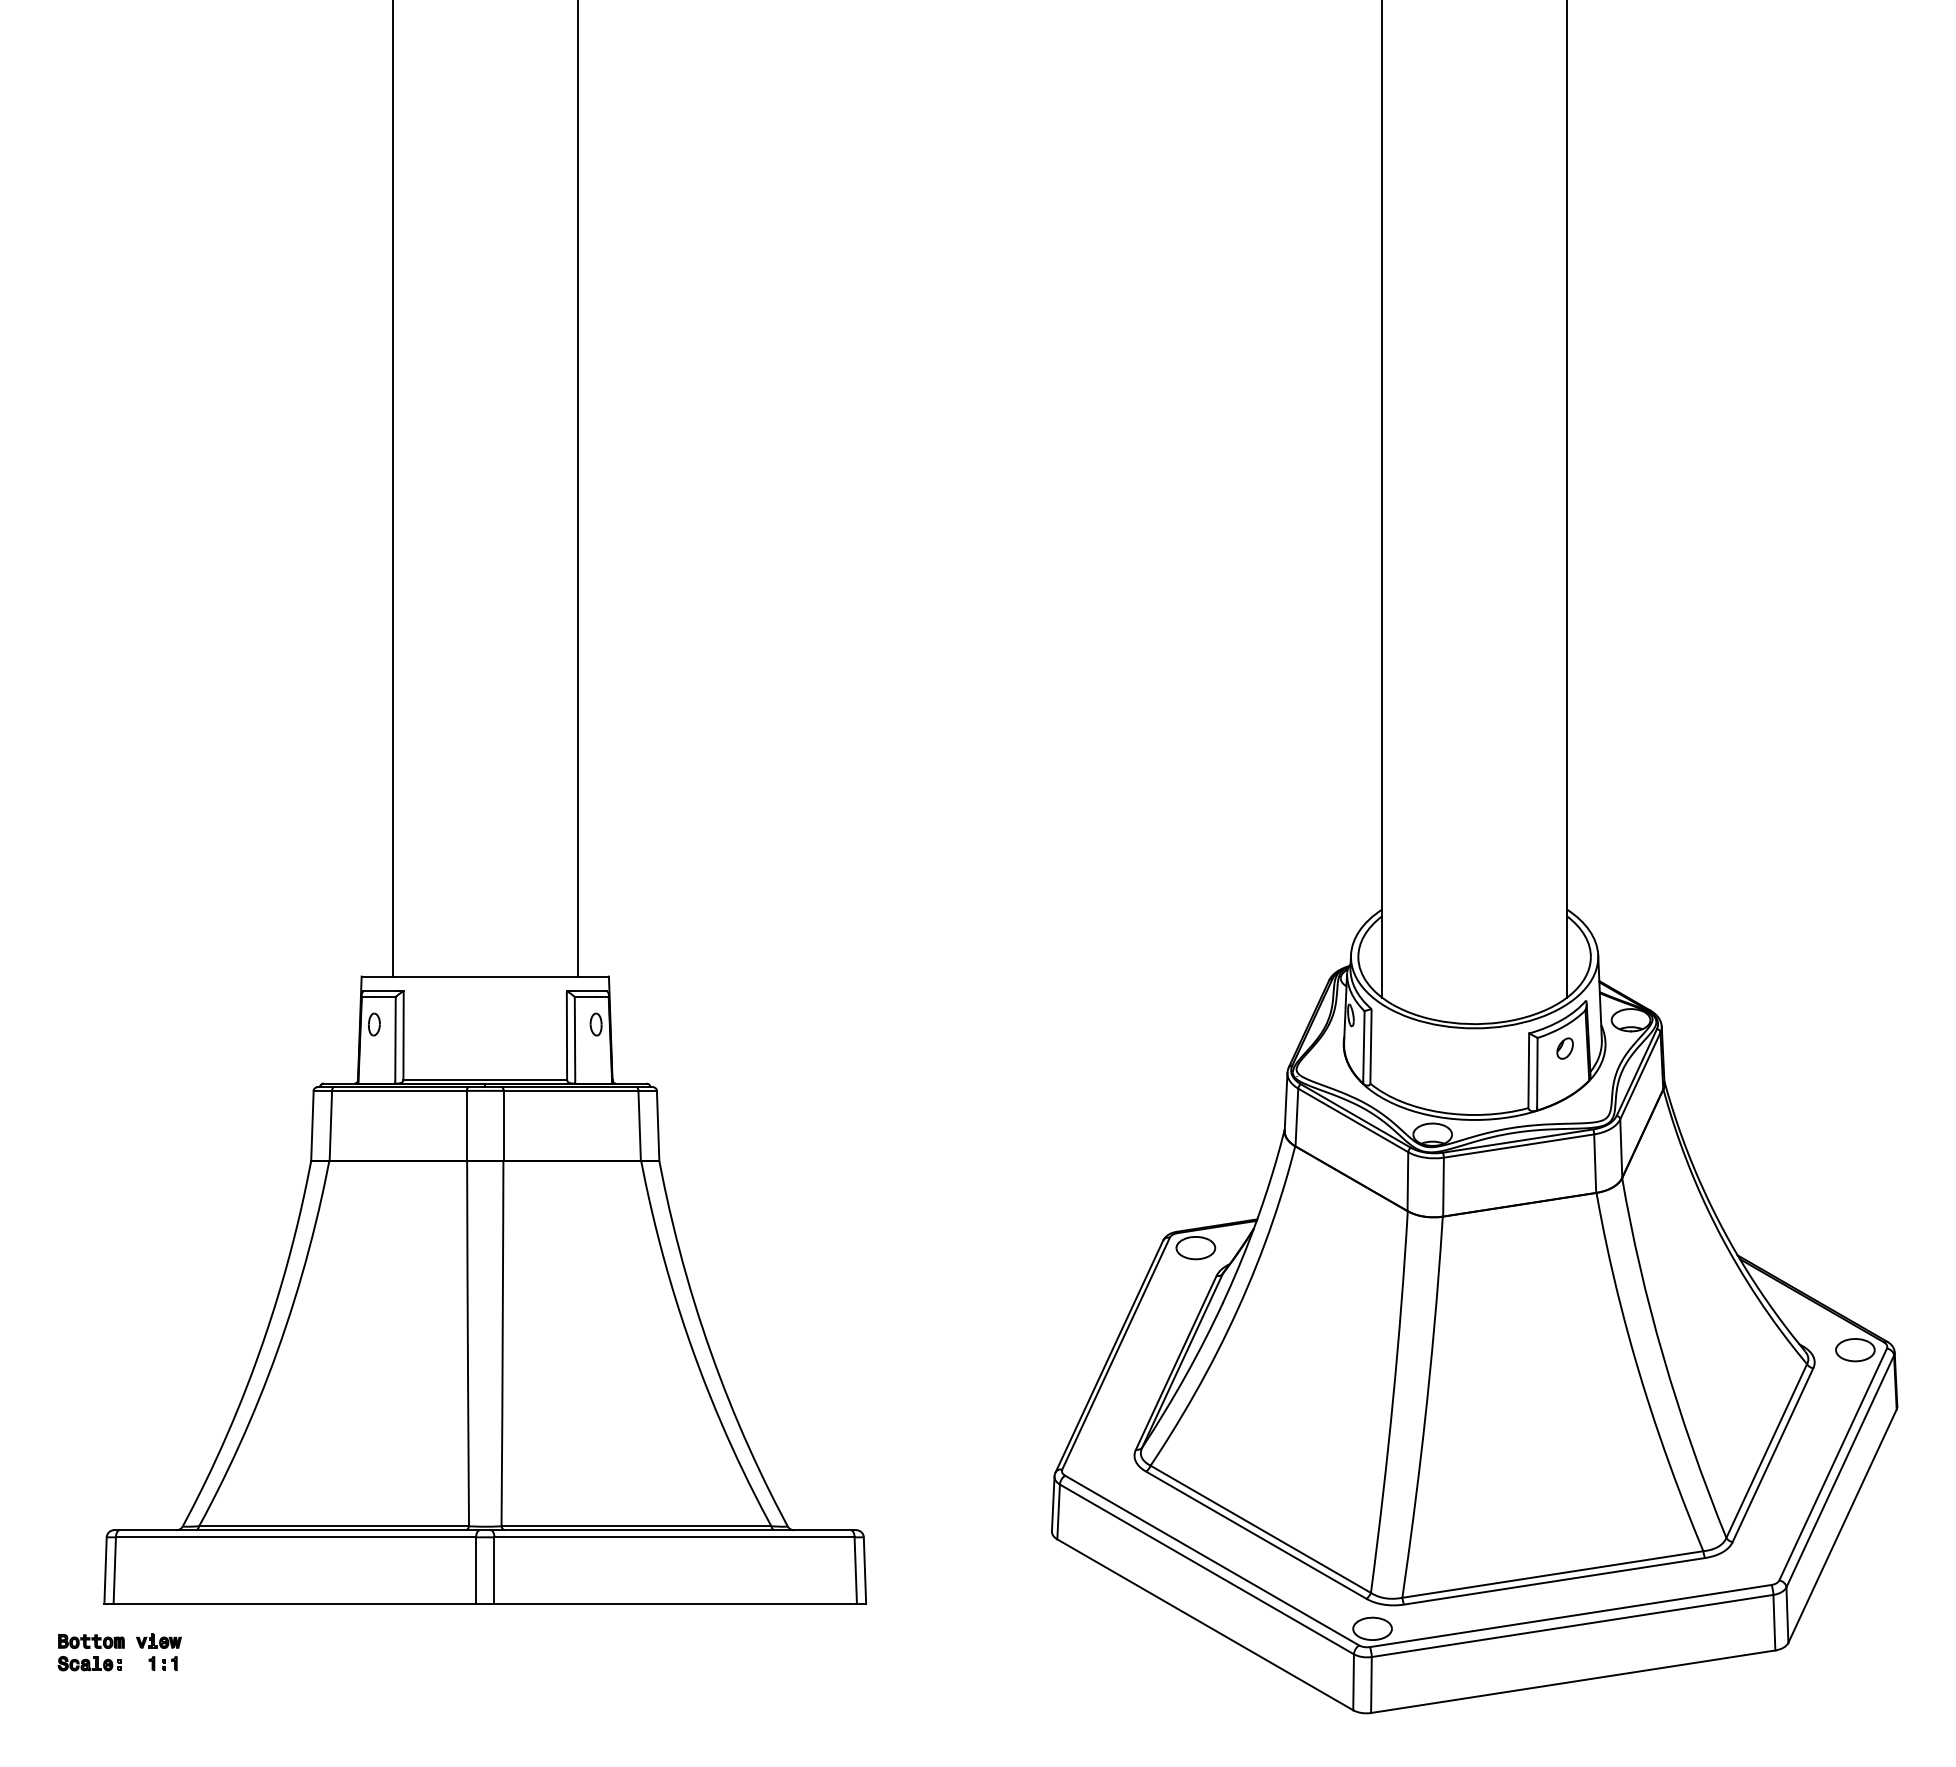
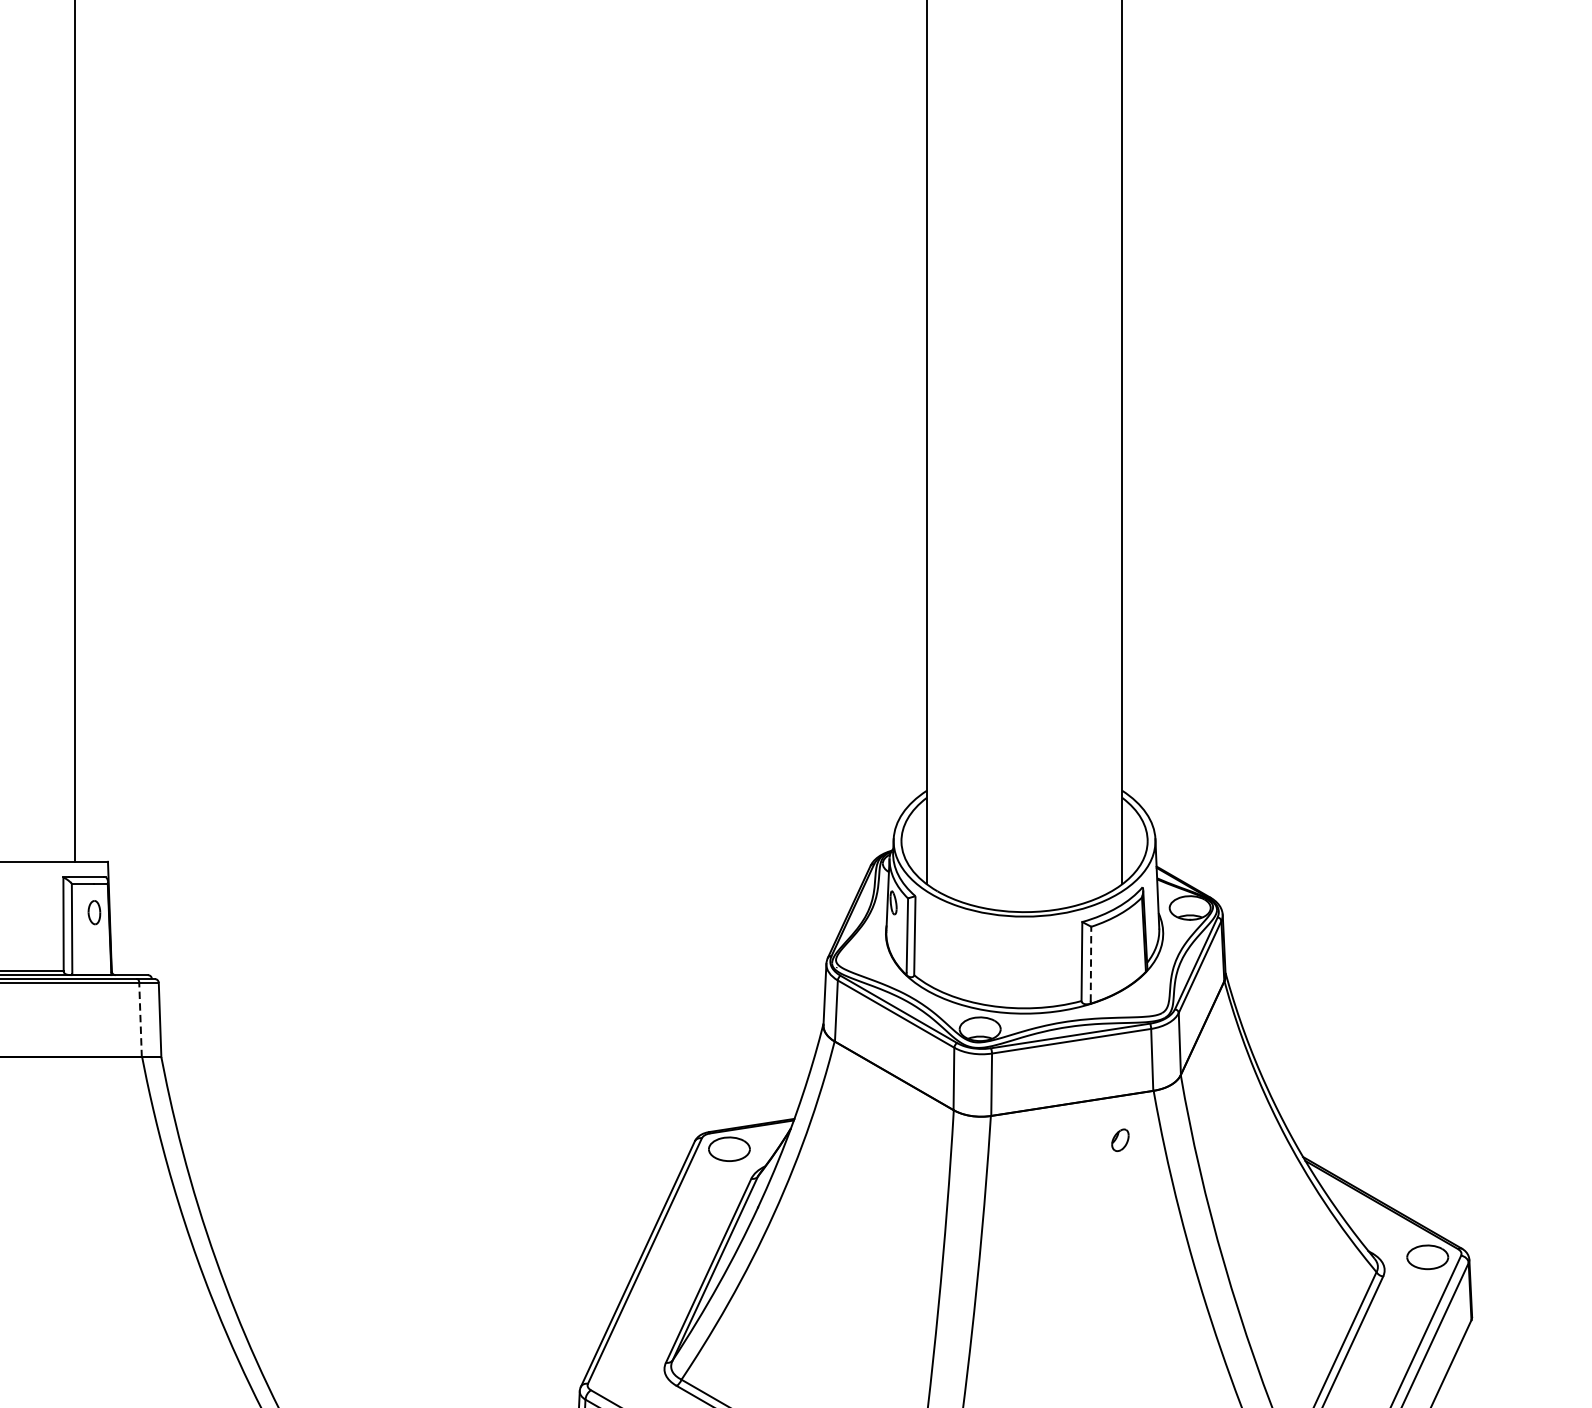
part: (1564, 1048) -> (1119, 1140), moved
line: (1537, 1072) -> (1091, 963), solid -> dashed
line: (639, 1125) -> (140, 1019), solid -> dashed

